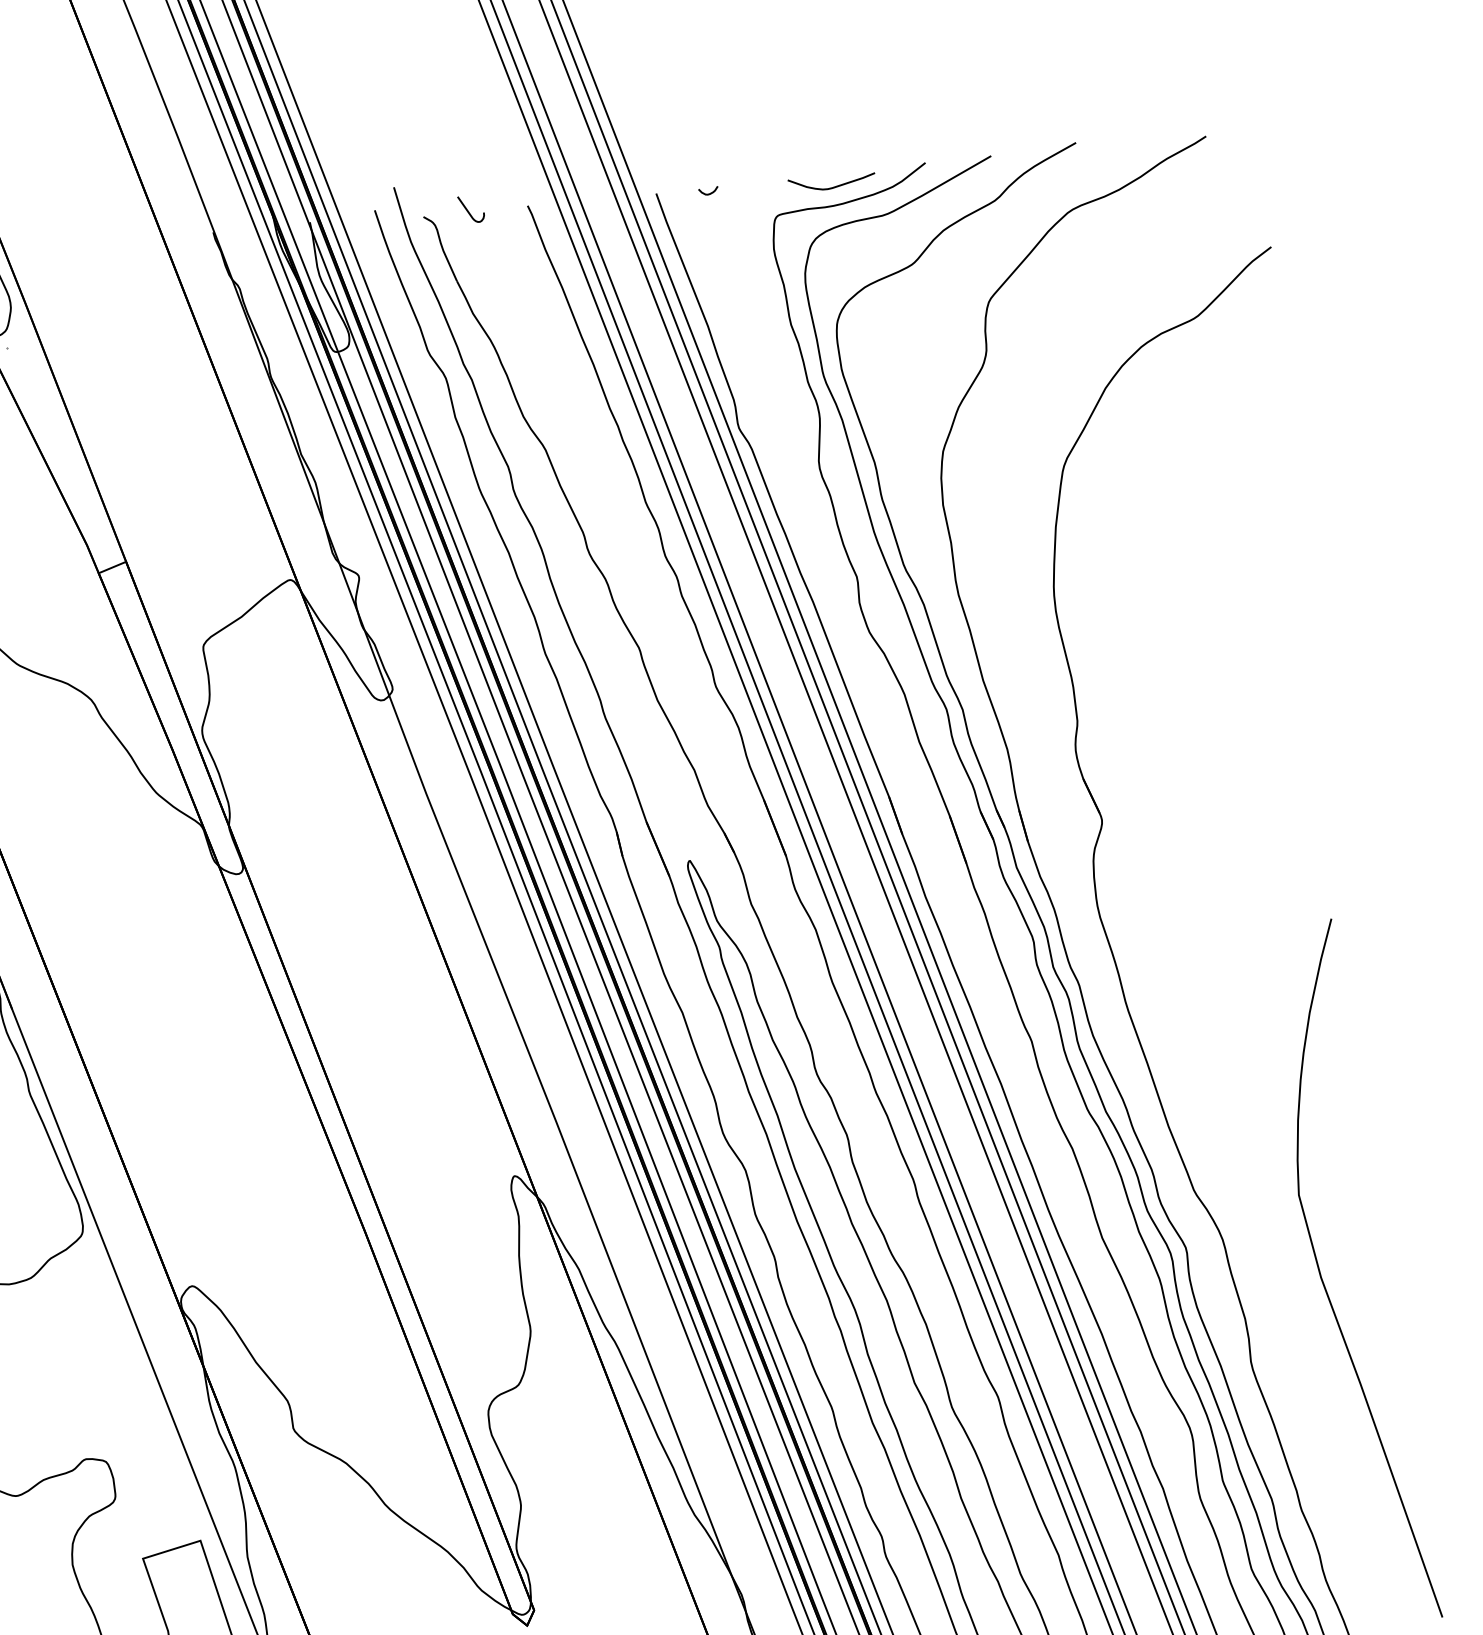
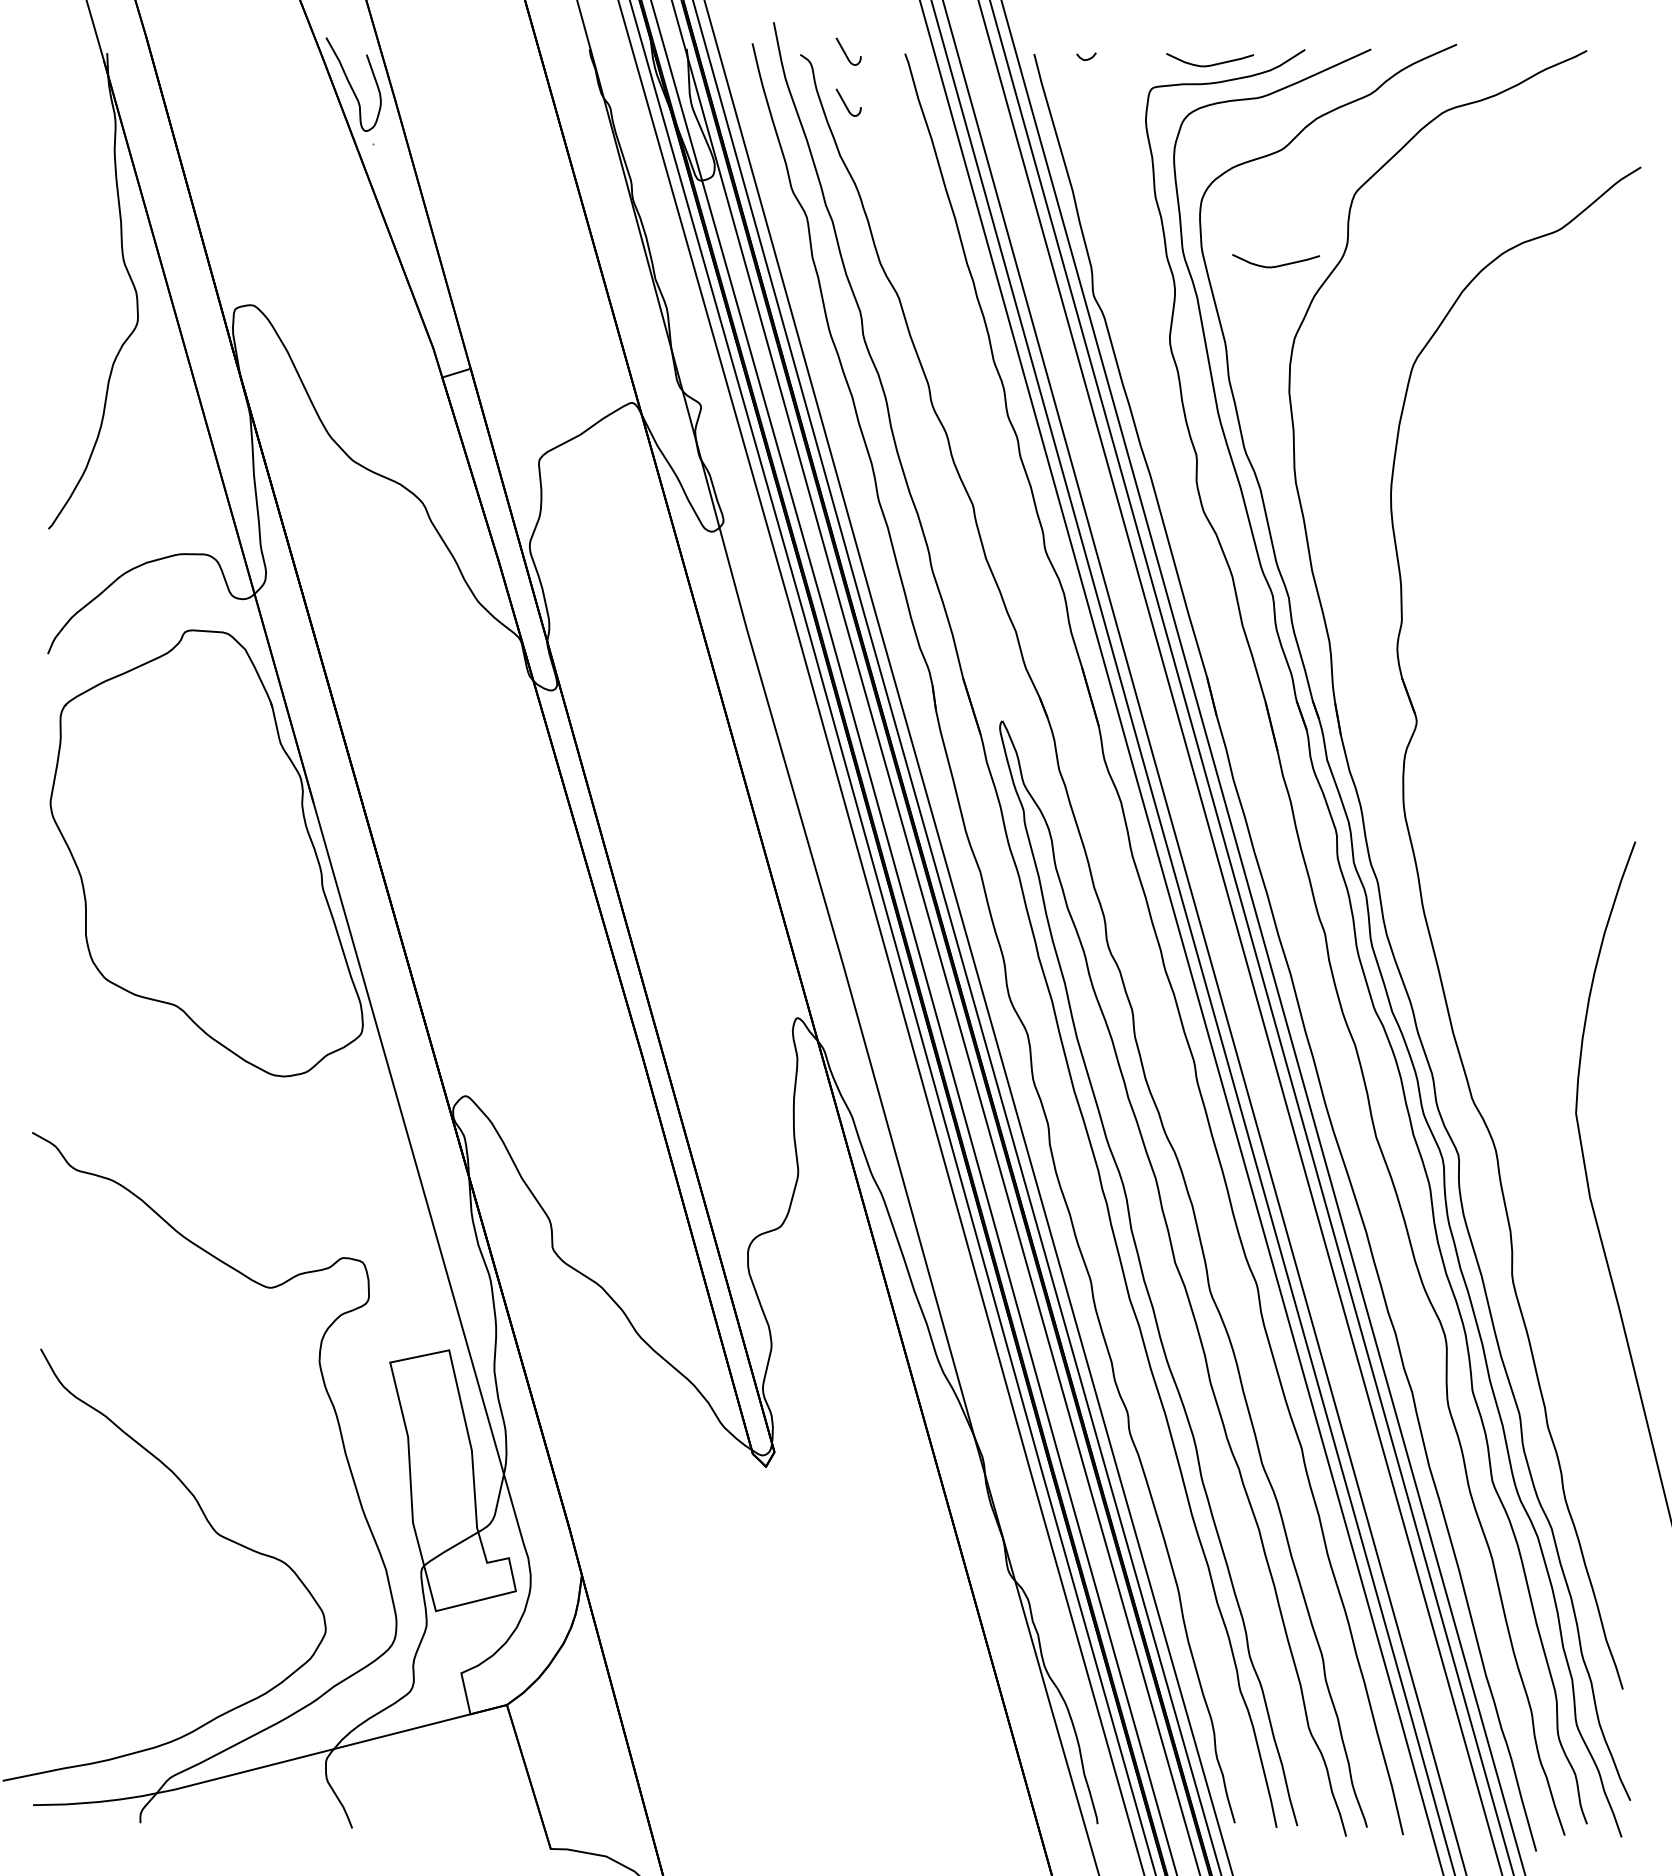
curve: (474, 262) -> (846, 104), added
curve: (918, 380) -> (1276, 265), added

